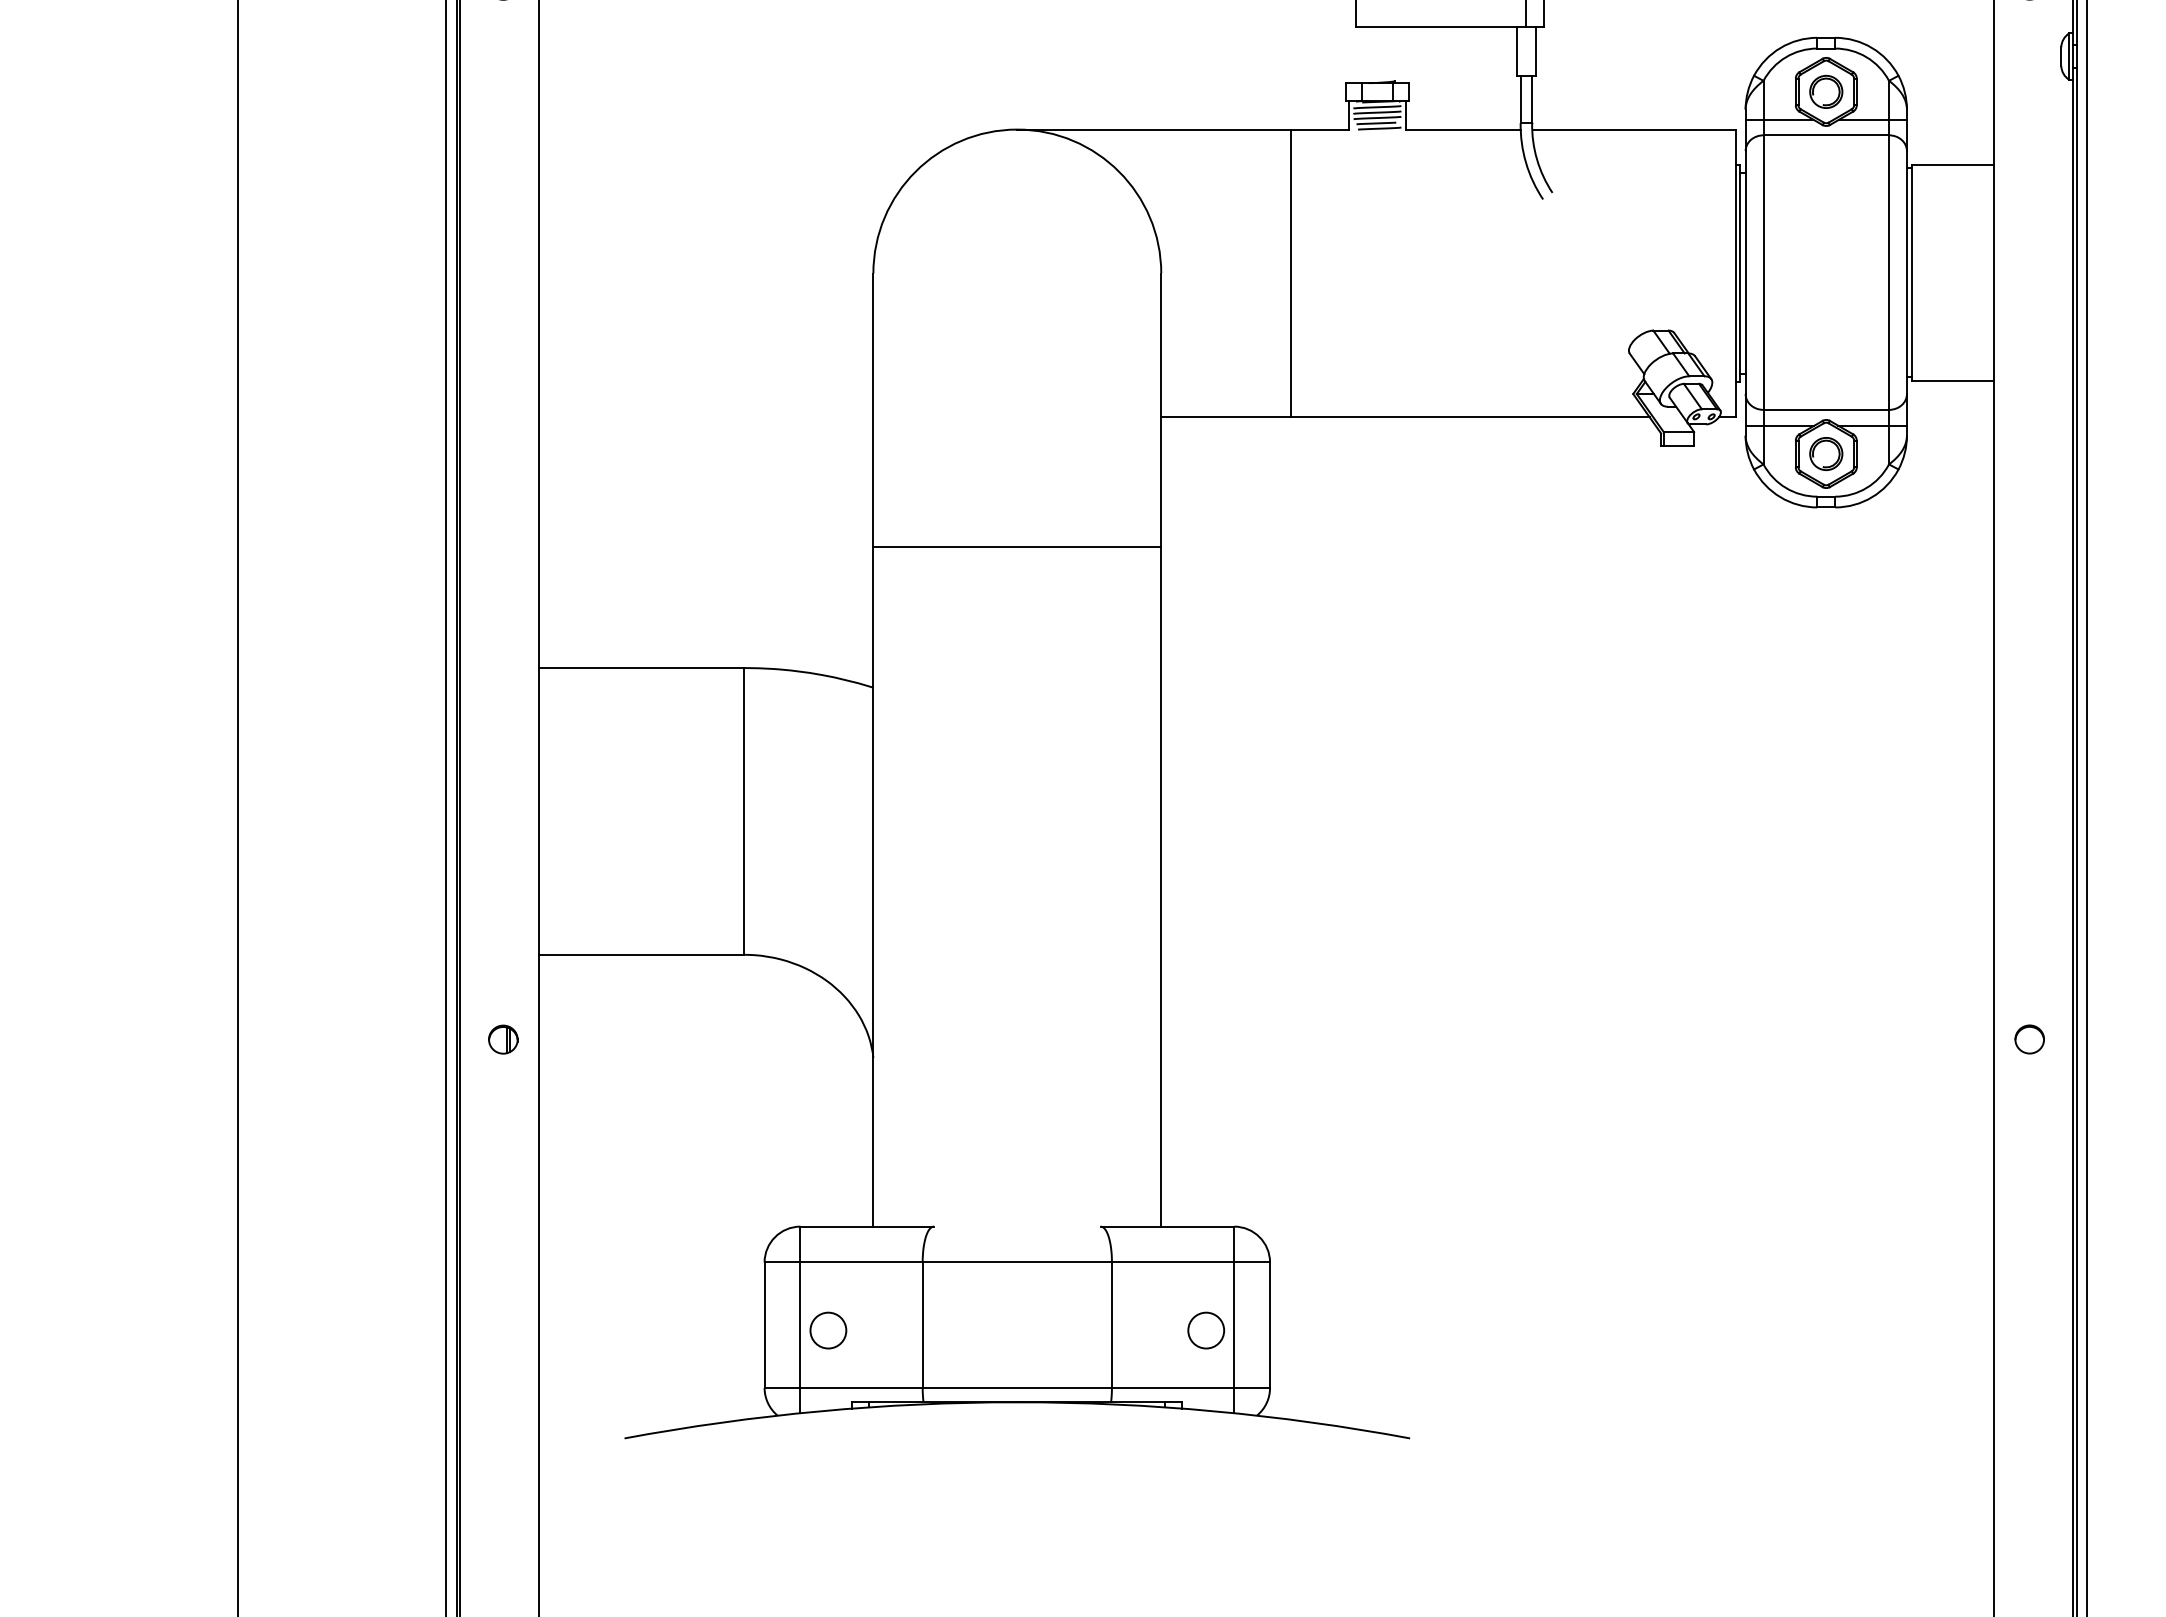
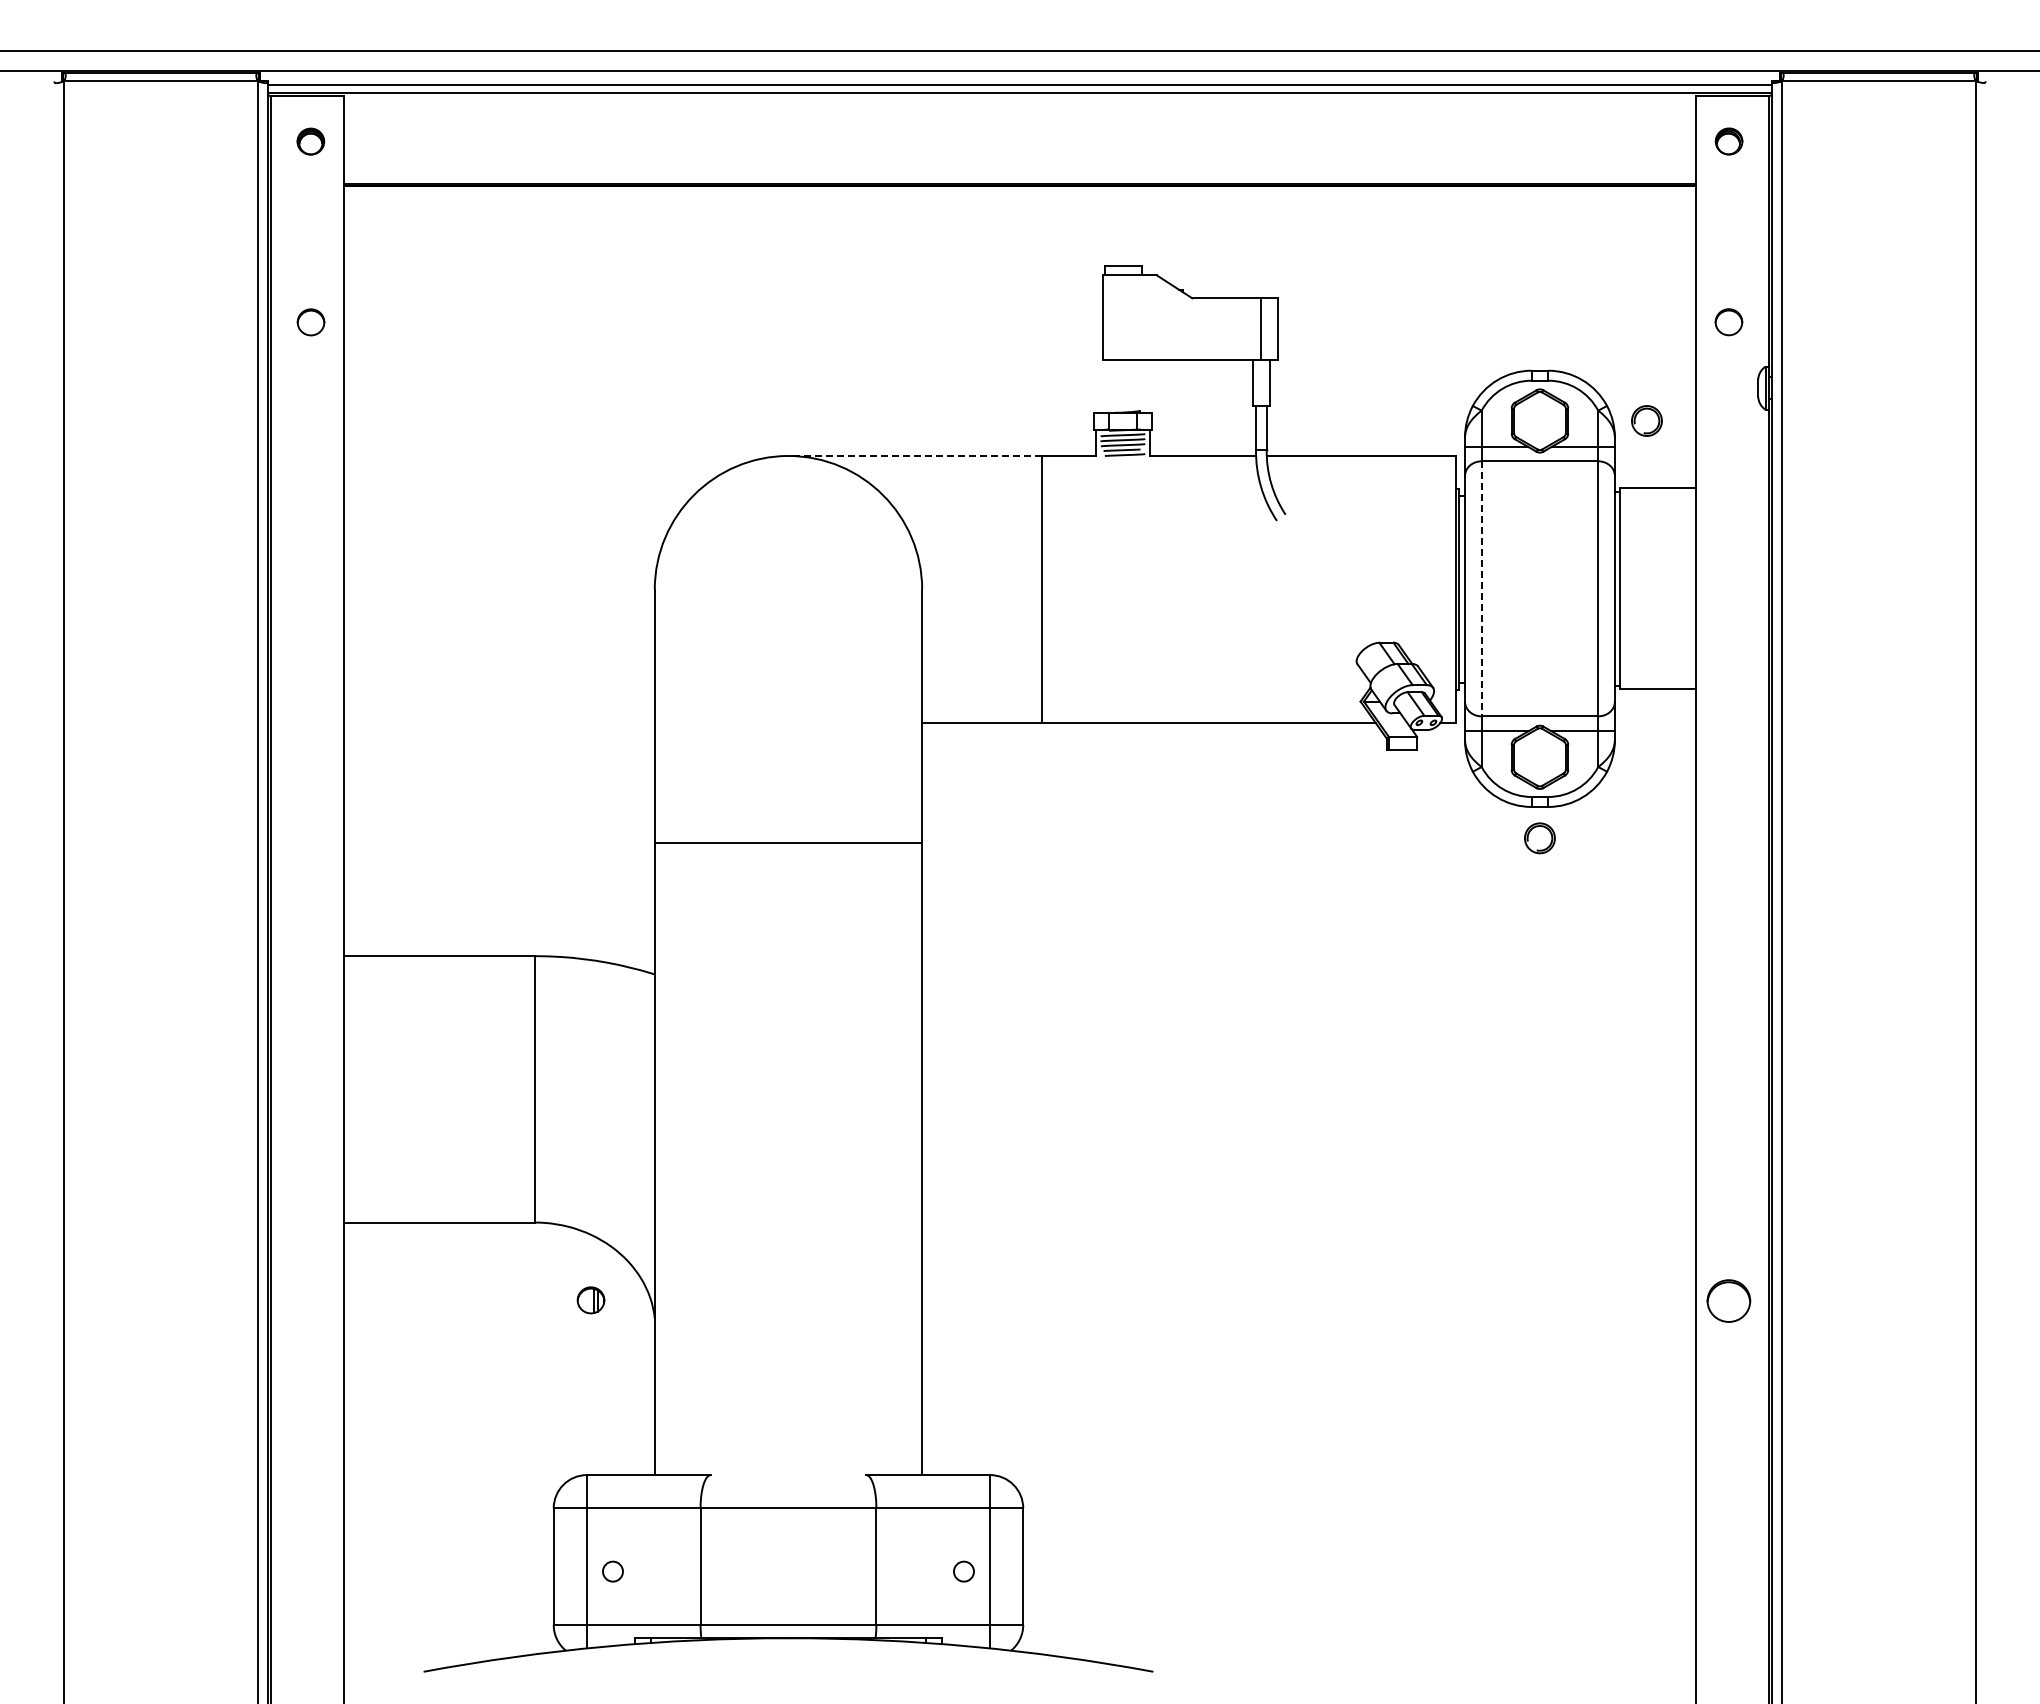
part: (1825, 91) -> (1646, 420), moved
line: (1154, 129) -> (915, 455), solid -> dashed
line: (1763, 272) -> (1481, 588), solid -> dashed
part: (1825, 454) -> (1539, 838), moved
part: (502, 1039) -> (590, 1300), moved
part: (2029, 1039) -> (1728, 1301), size x1.6
circle: (827, 1330) -> (612, 1571), size x0.6
circle: (1205, 1330) -> (963, 1571), size x0.6

